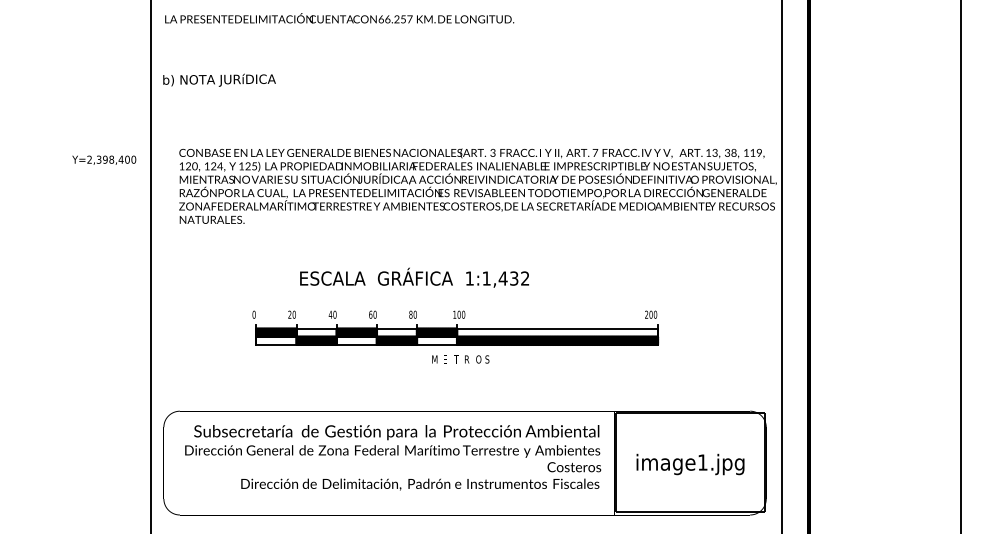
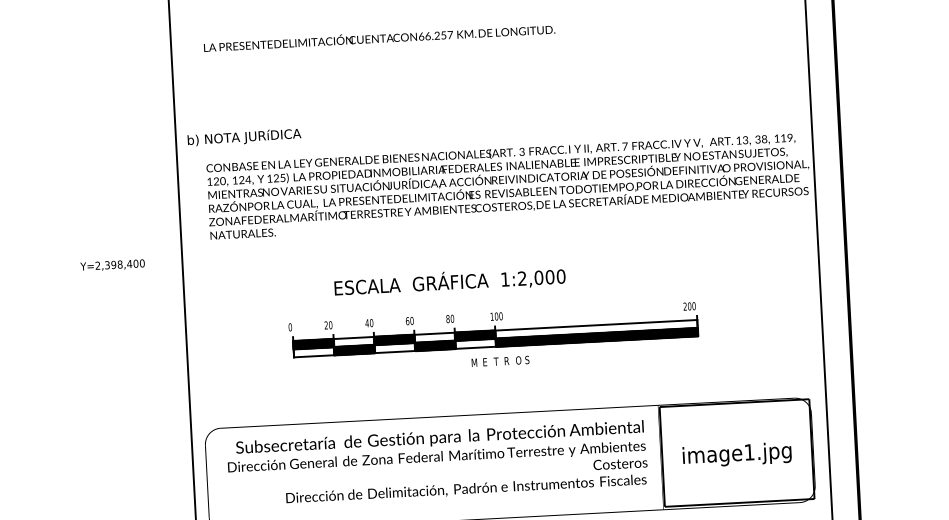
text: (339, 18) -> (379, 37), moved
text: (219, 79) -> (244, 136), moved
text: (104, 159) -> (112, 264), moved
text: (505, 278) -> (541, 277), 1:1,432 -> 1:2,000

